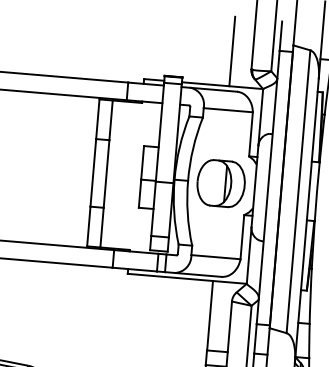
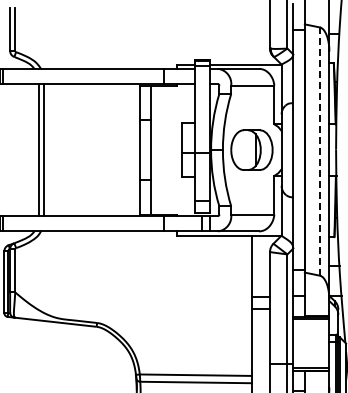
line: (231, 50) -> (251, 33), removed
line: (297, 191) -> (319, 151), solid -> dashed

